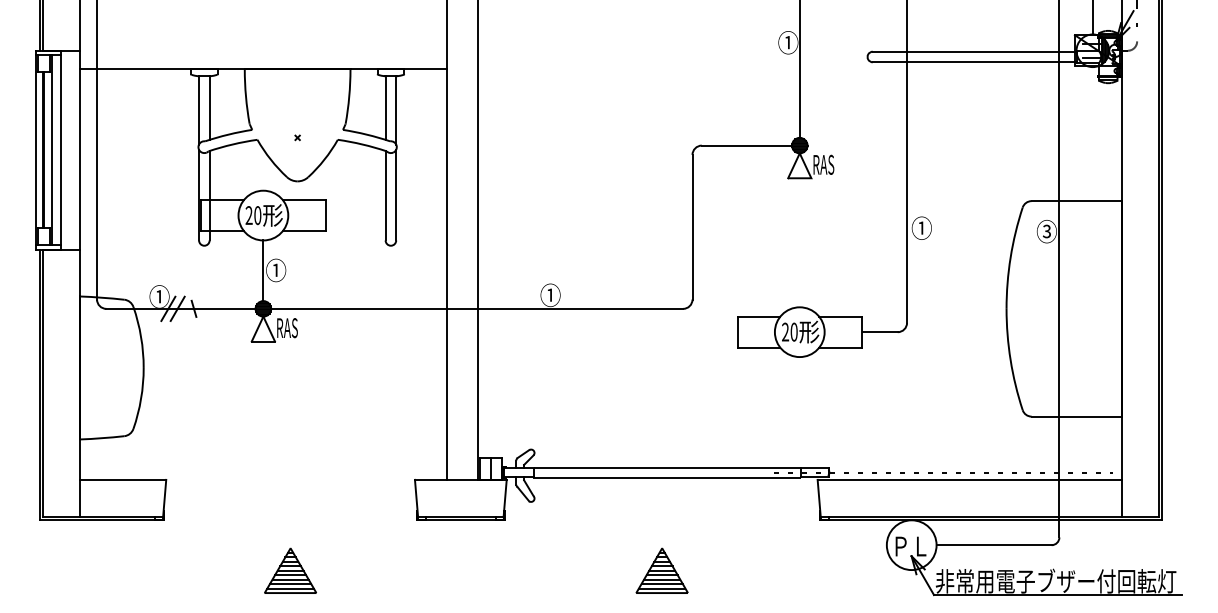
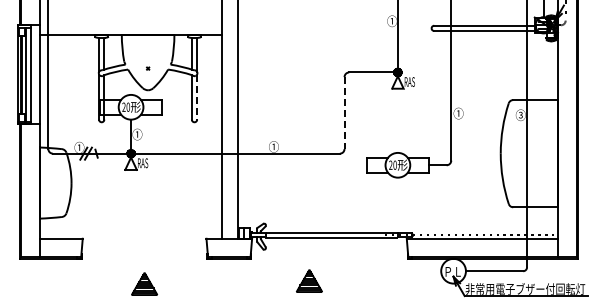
line: (396, 195) -> (197, 97), solid -> dashed
line: (692, 228) -> (344, 113), solid -> dashed
part: (662, 569) -> (309, 280), moved

